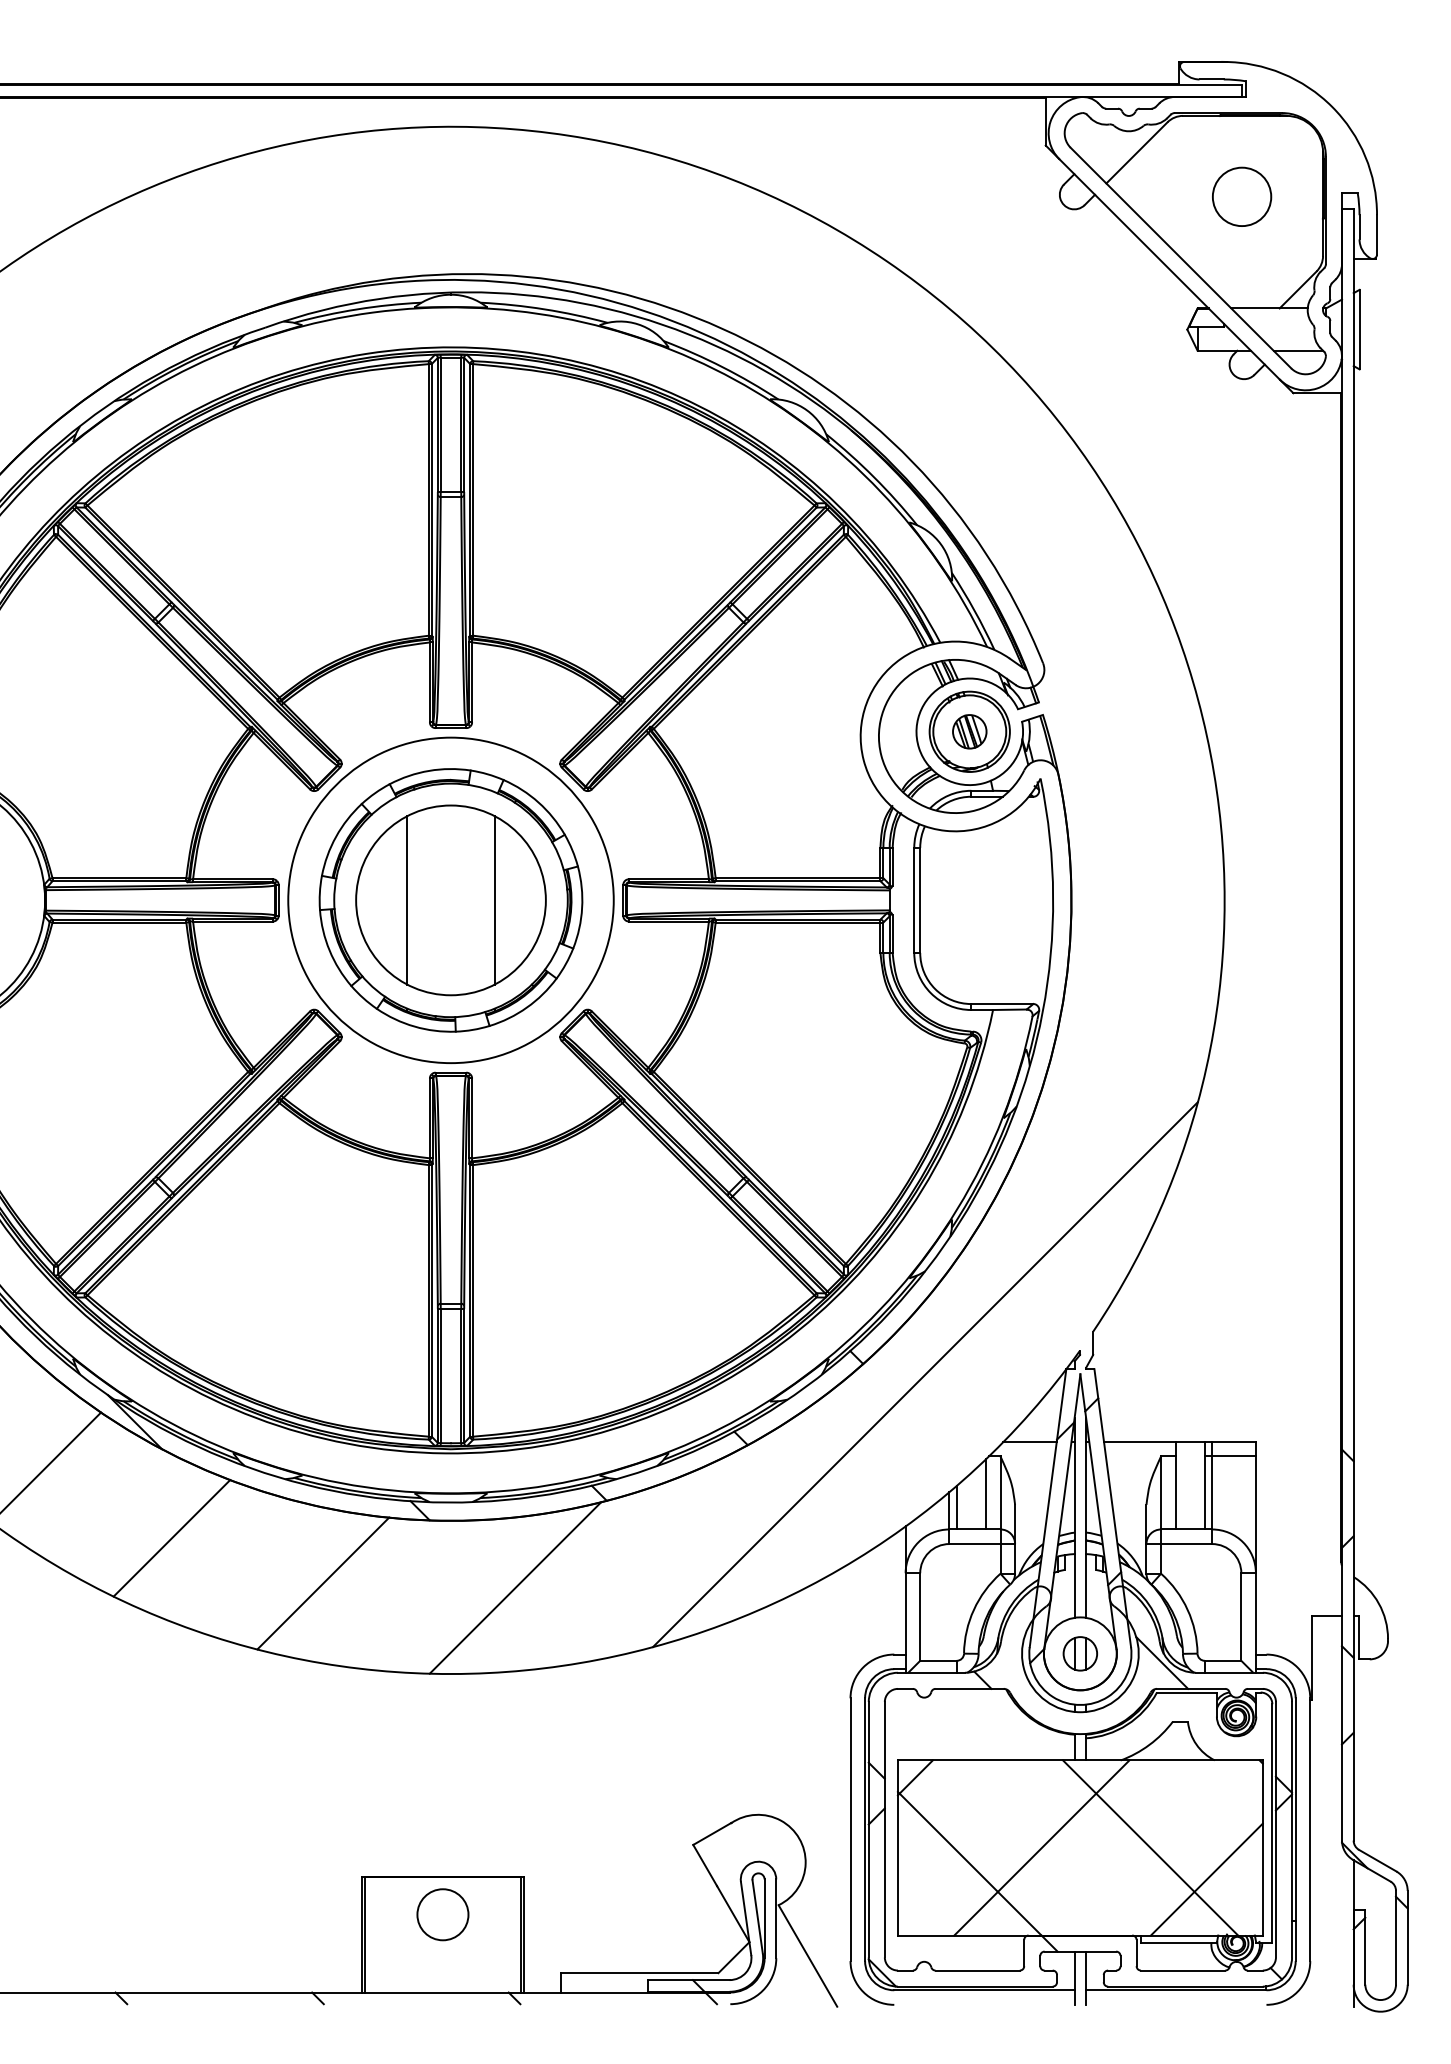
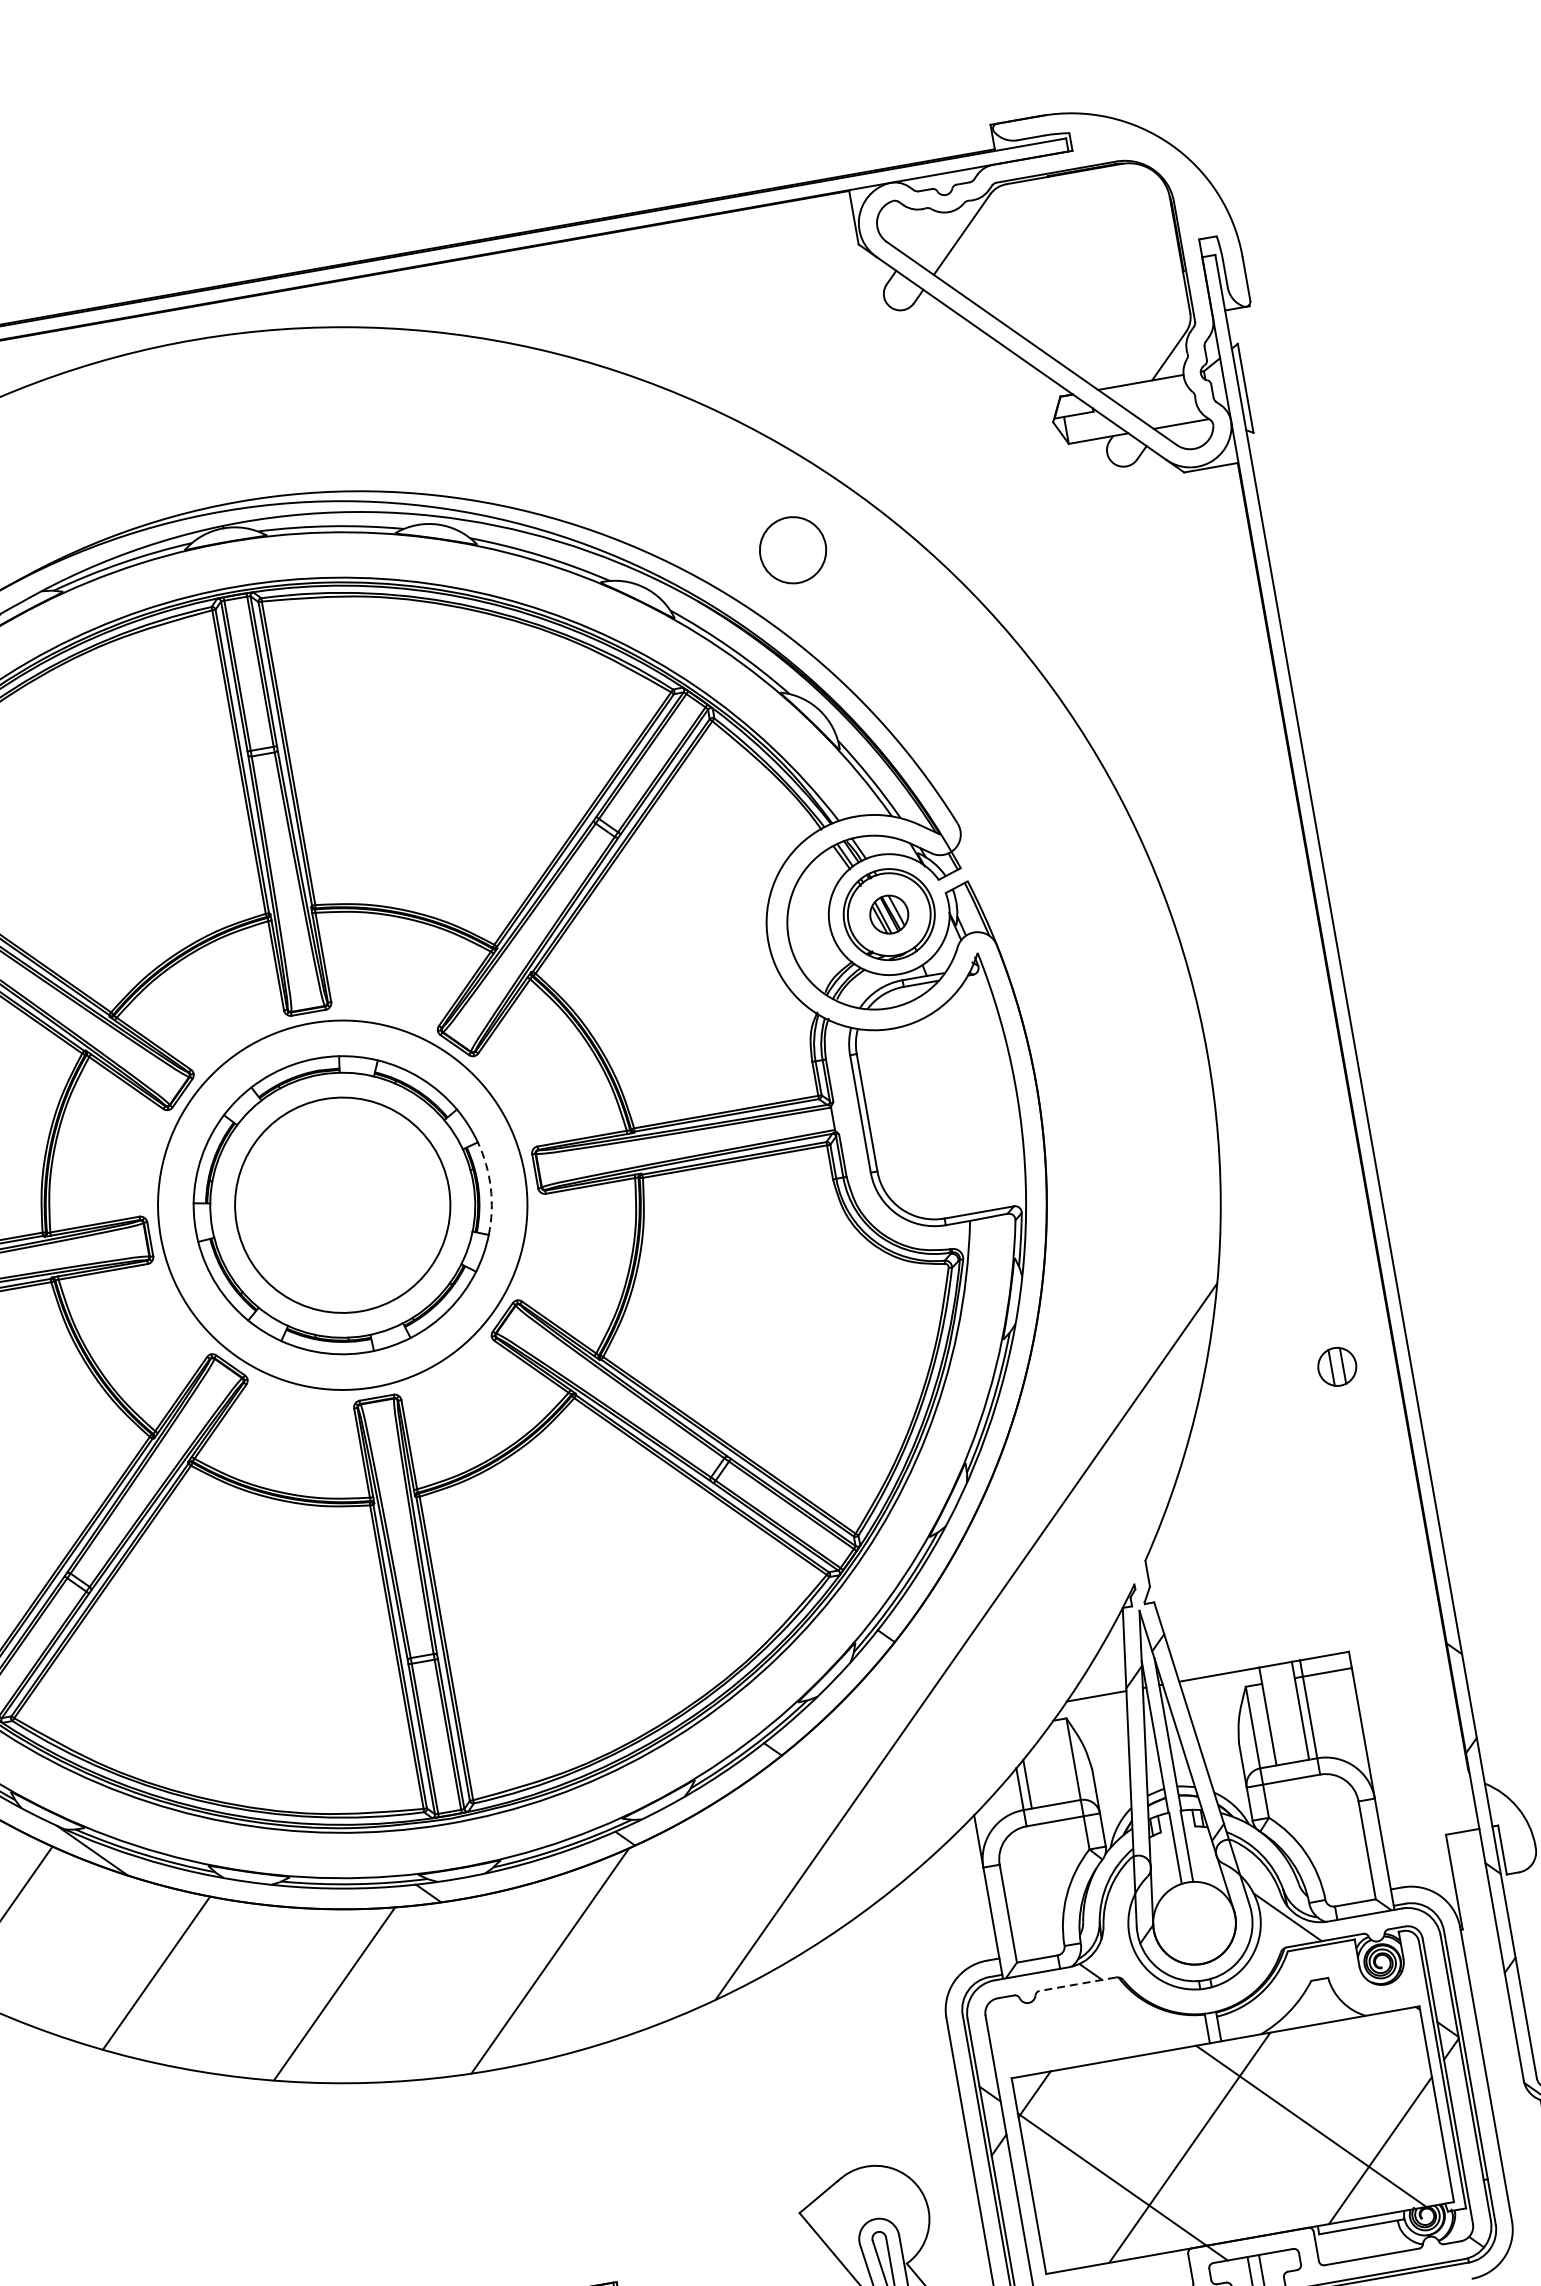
circle: (1242, 196) -> (793, 549), moved
line: (407, 900) -> (294, 1213), removed
line: (494, 900) -> (391, 1196), removed
arc: (582, 907) -> (491, 1187), solid -> dashed
line: (985, 1494) -> (1057, 1763), removed
part: (1079, 1653) -> (1336, 1366), moved
line: (969, 1688) -> (1077, 1983), solid -> dashed

